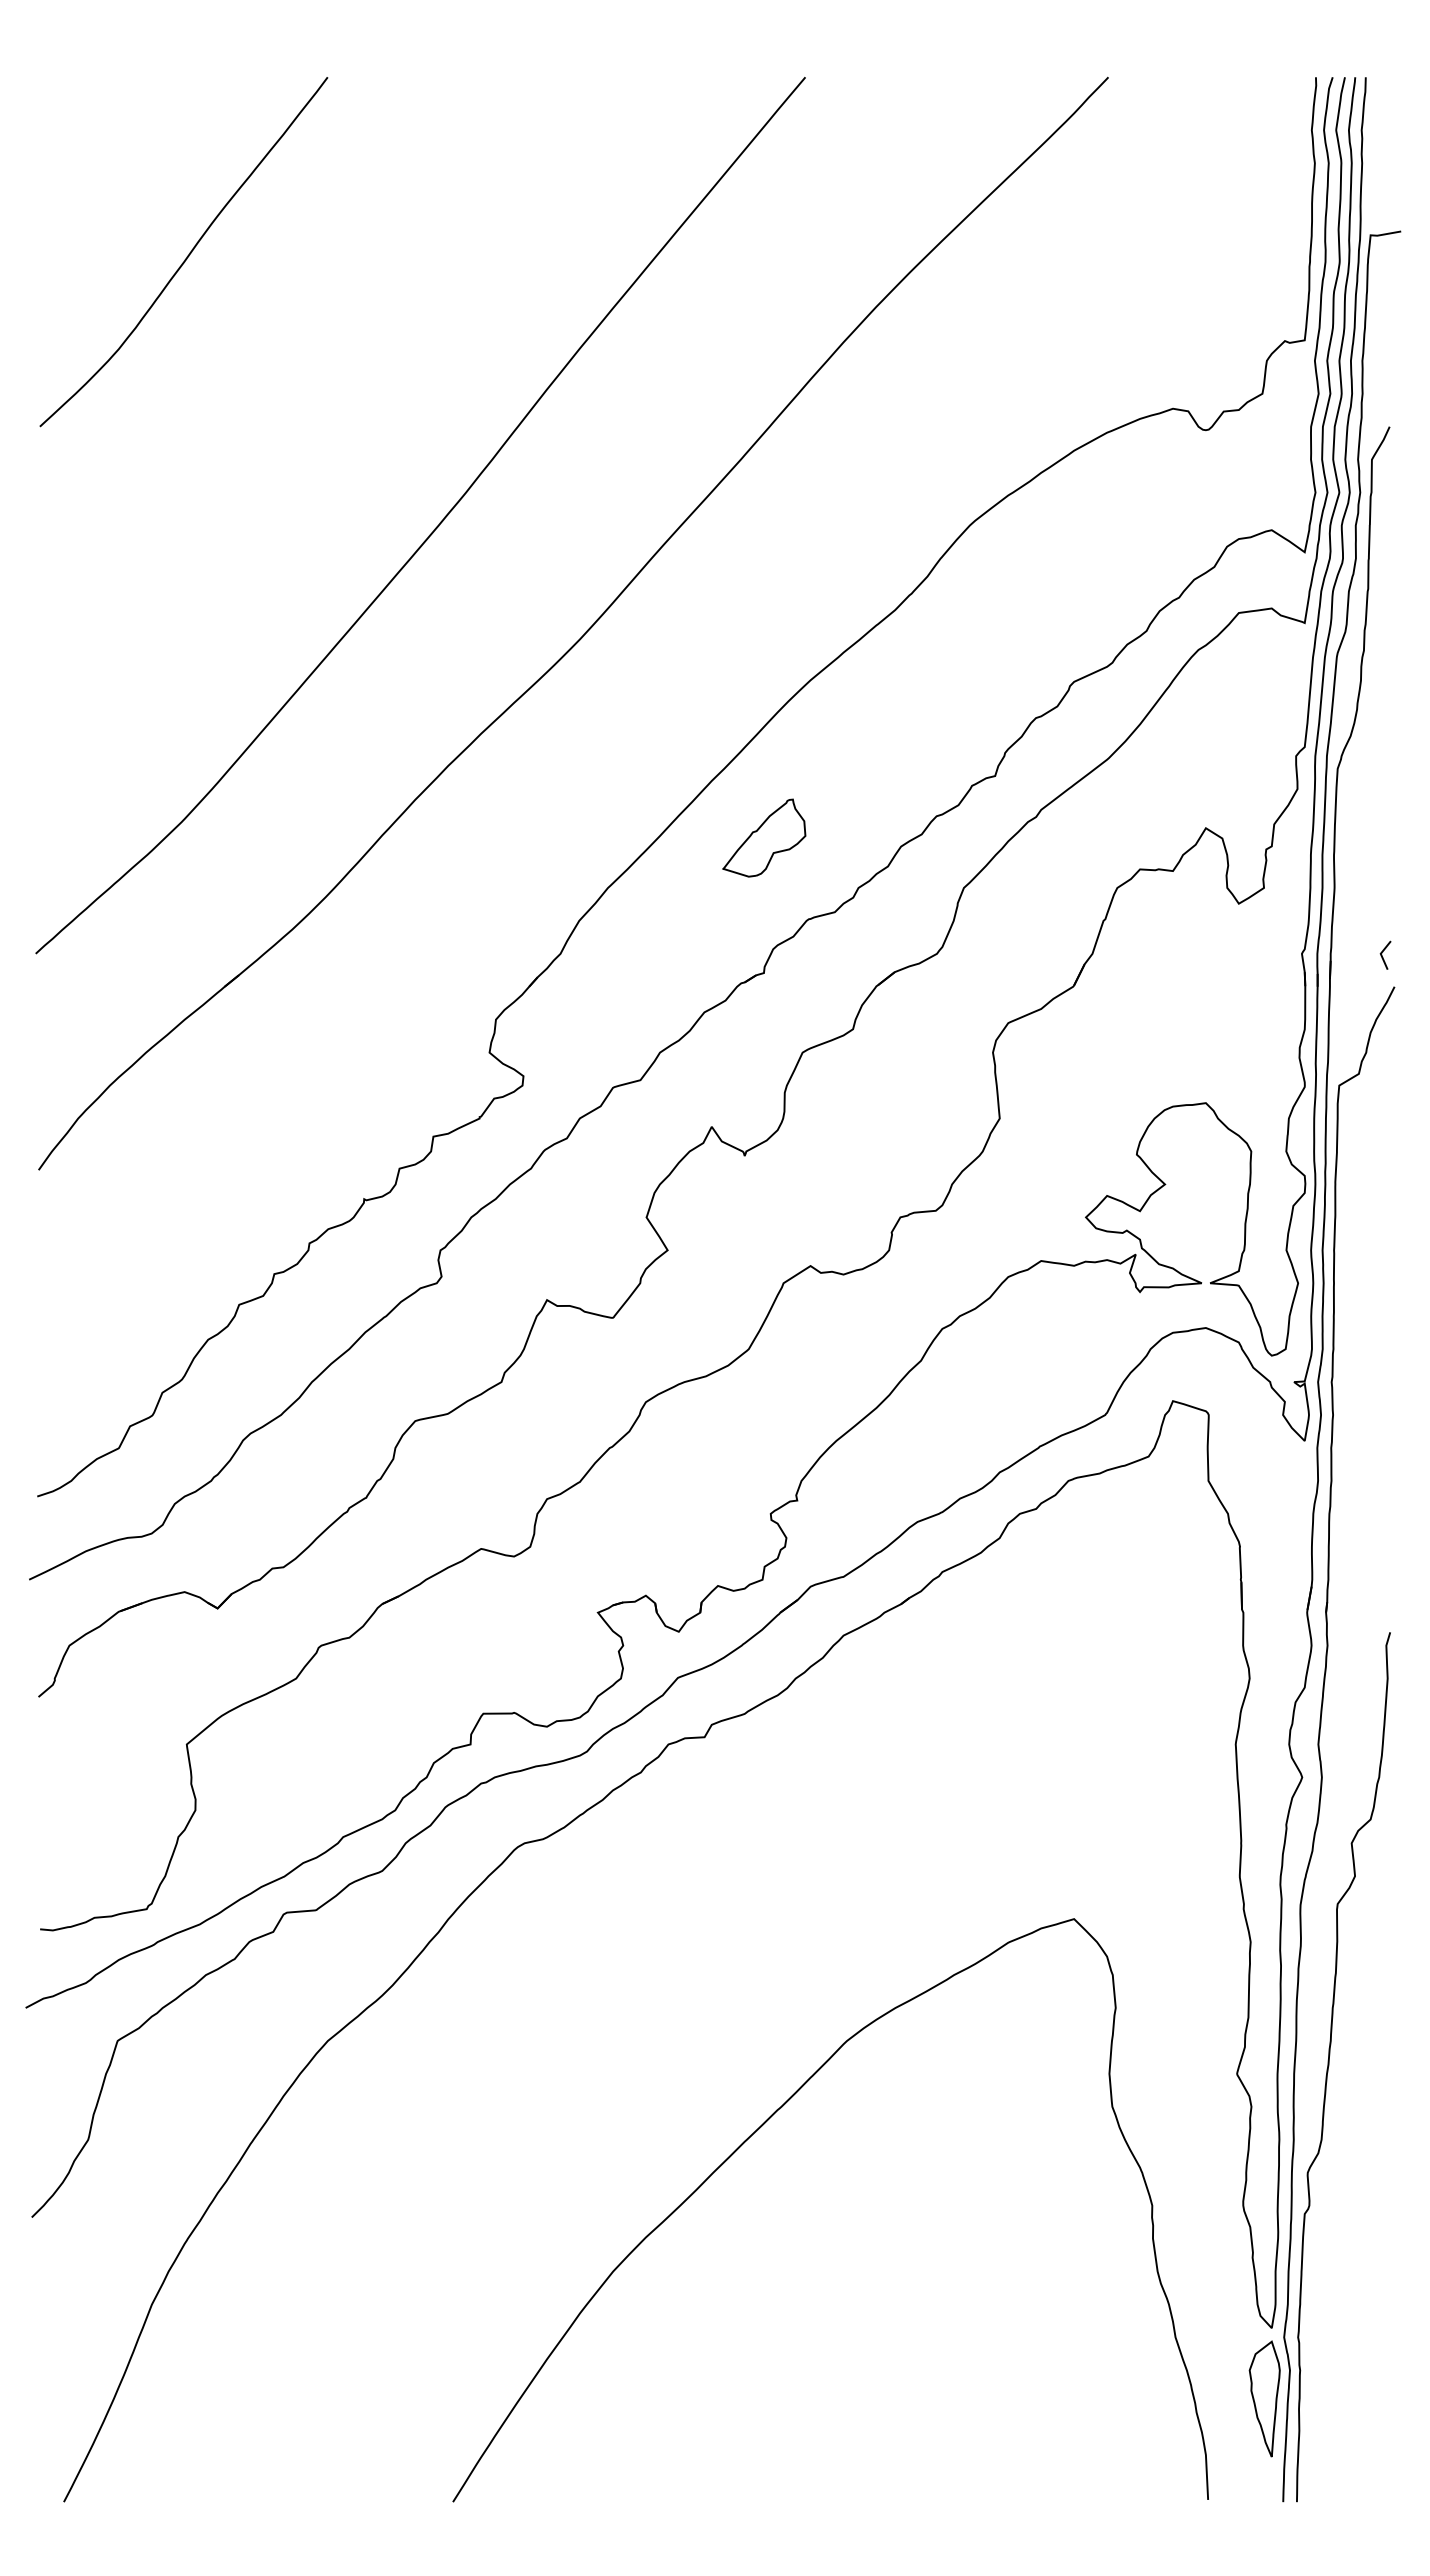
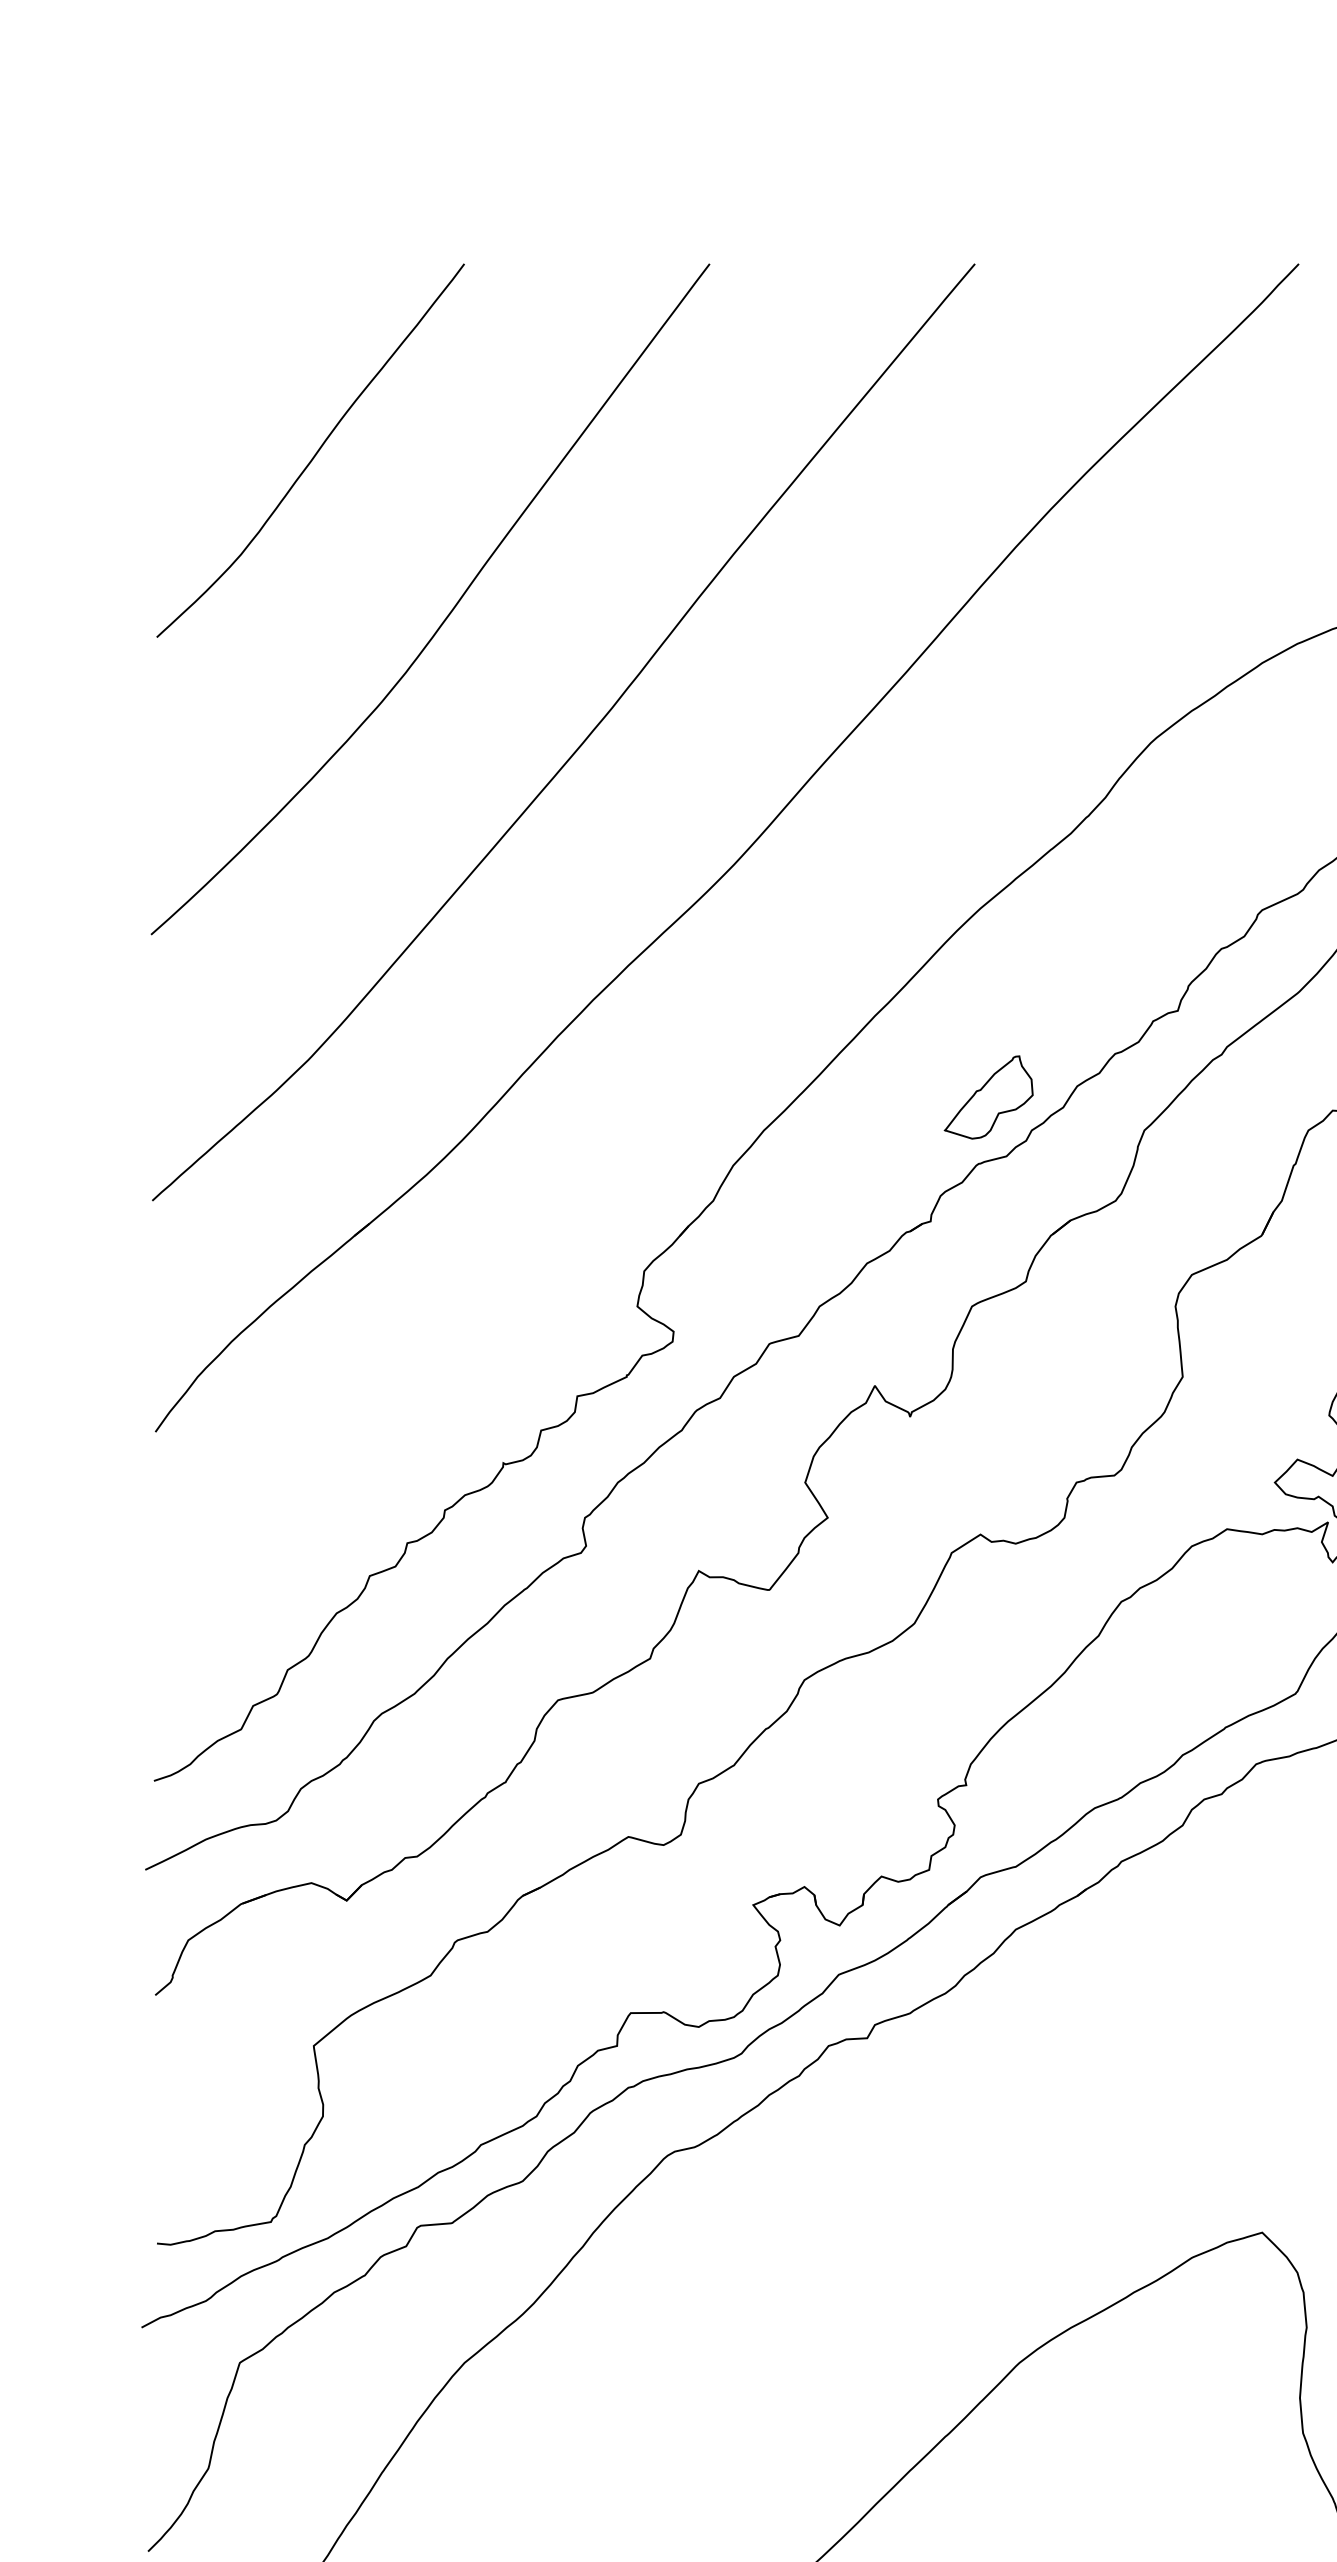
curve: (313, 403) -> (449, 612), added
part: (764, 837) -> (988, 1096), moved

